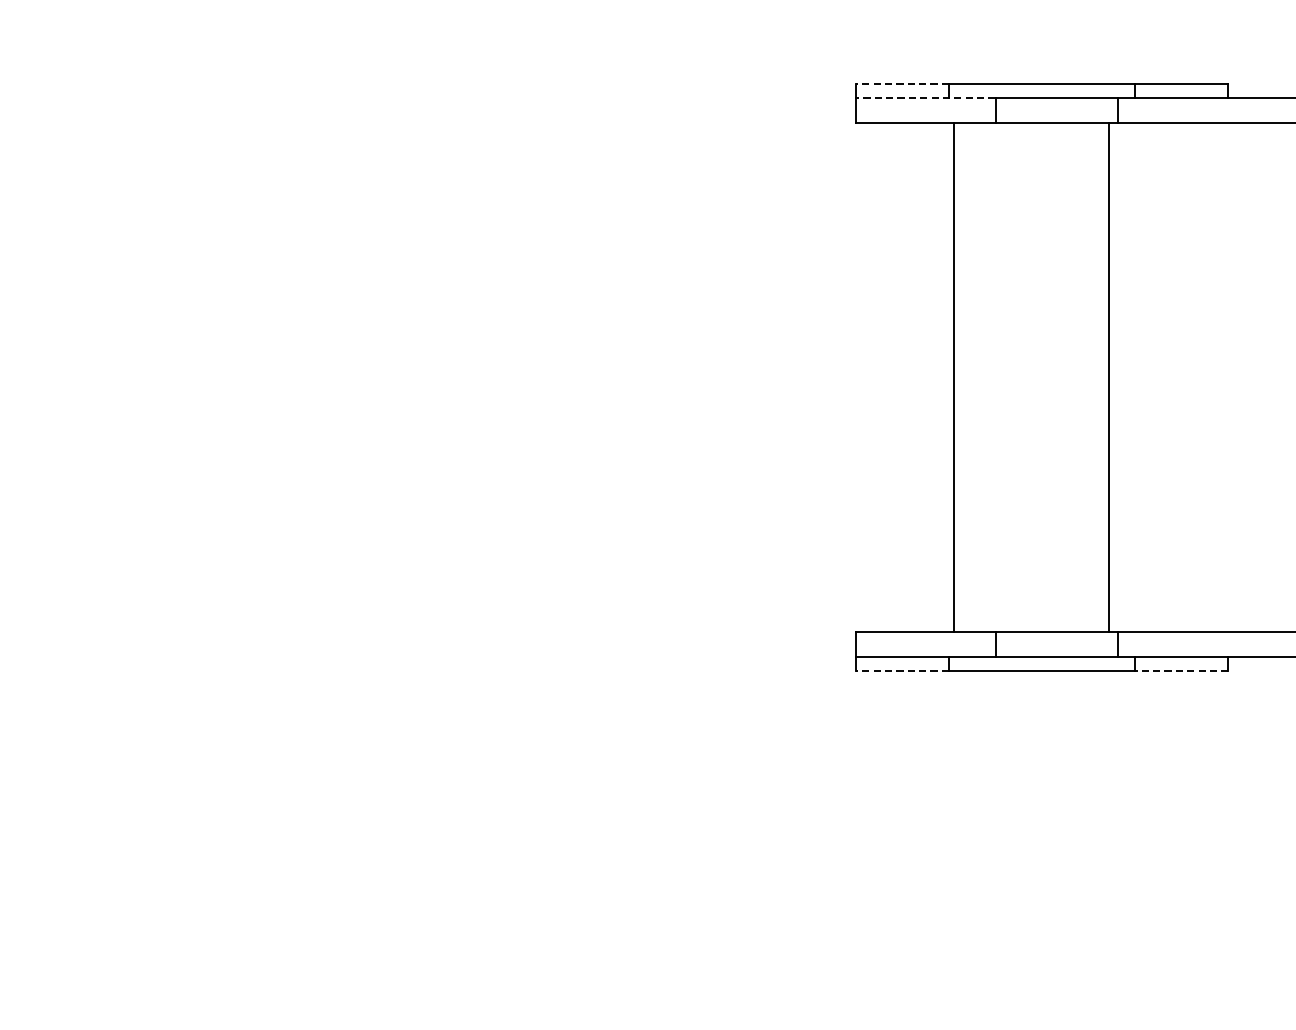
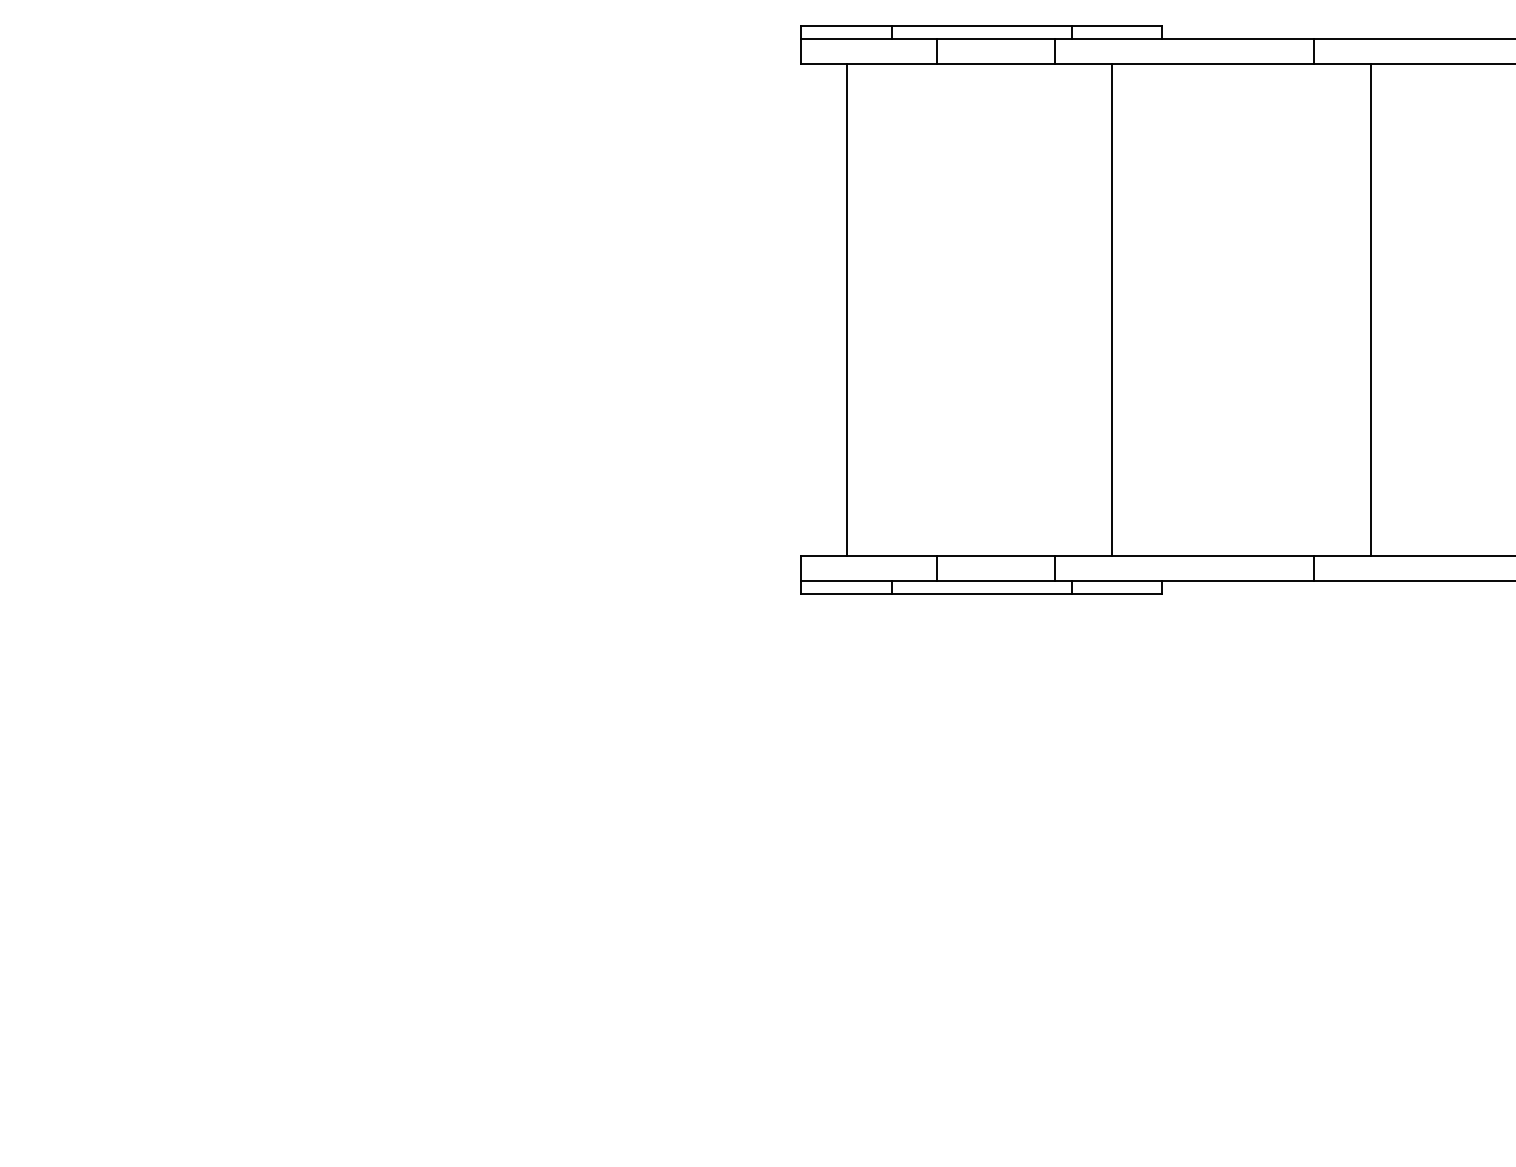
line: (902, 84) -> (846, 25), dashed -> solid
line: (926, 98) -> (869, 39), dashed -> solid
line: (953, 377) -> (846, 309), moved
line: (1108, 377) -> (1111, 309), moved
line: (902, 671) -> (846, 594), dashed -> solid
line: (1180, 671) -> (1116, 594), dashed -> solid

